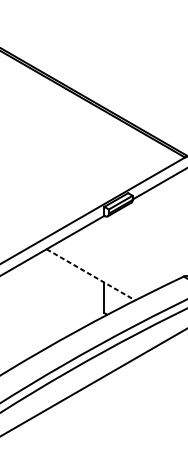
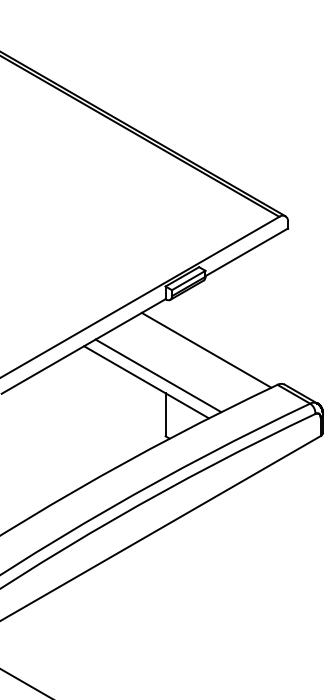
line: (133, 251) -> (206, 349), added
line: (99, 269) -> (158, 375), added
line: (90, 274) -> (146, 382), dashed -> solid

